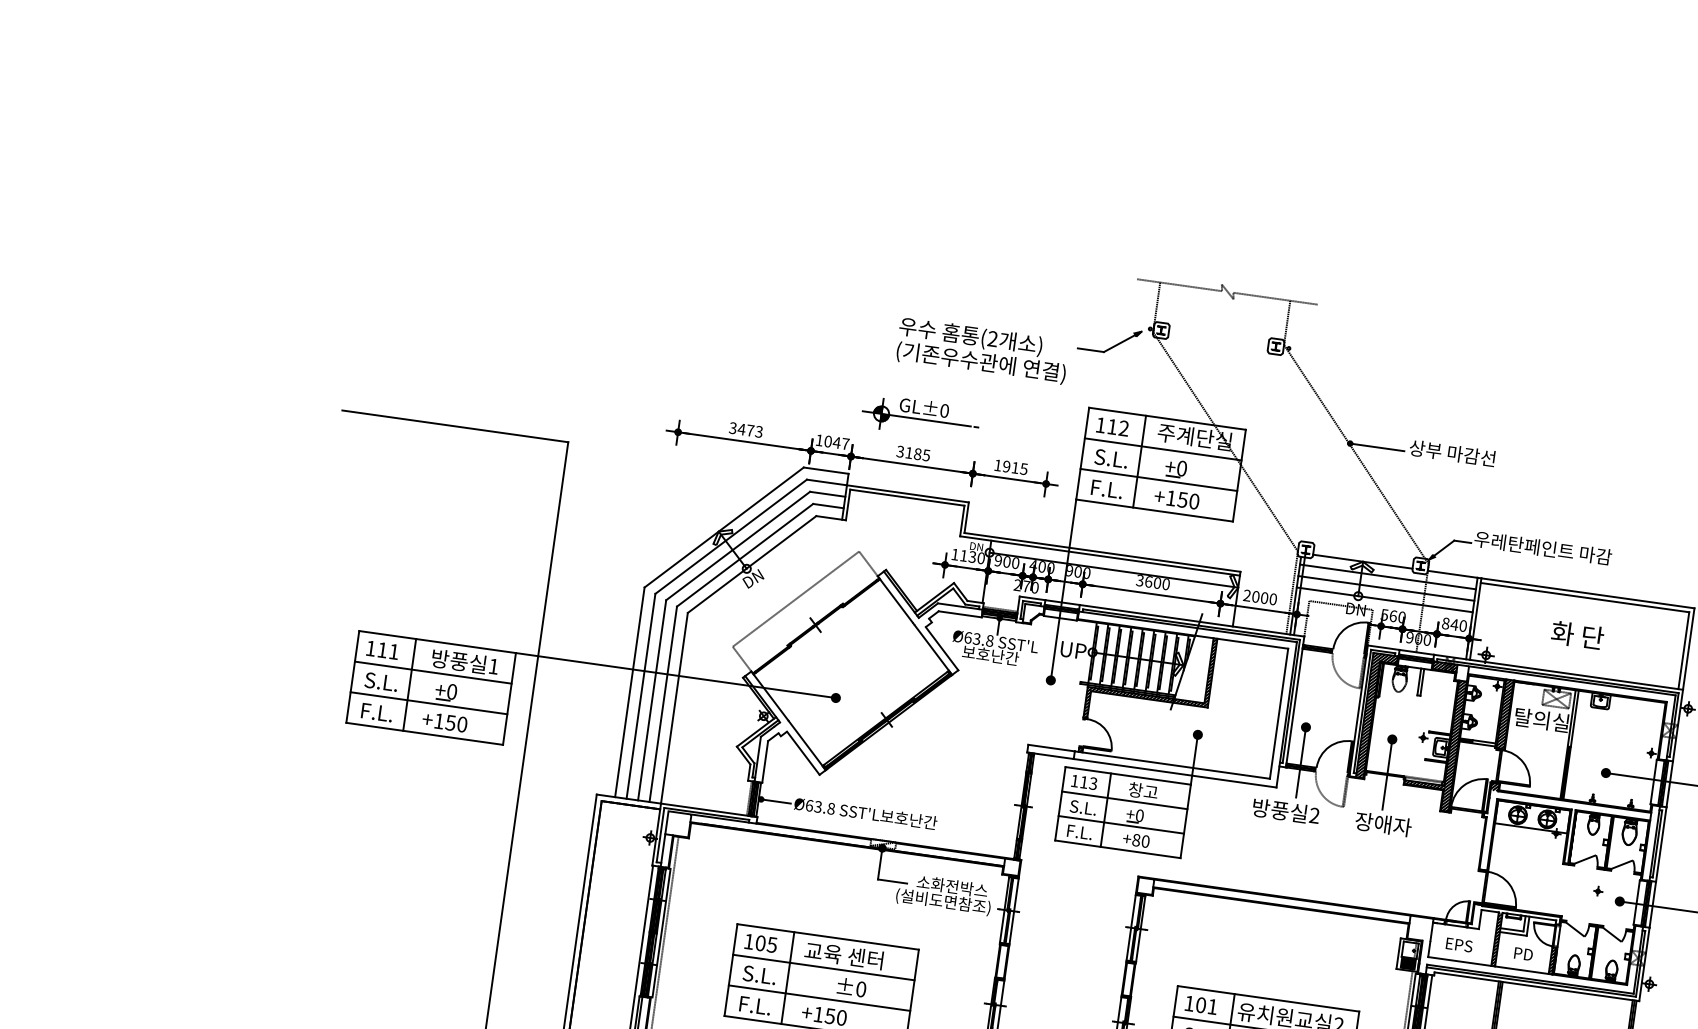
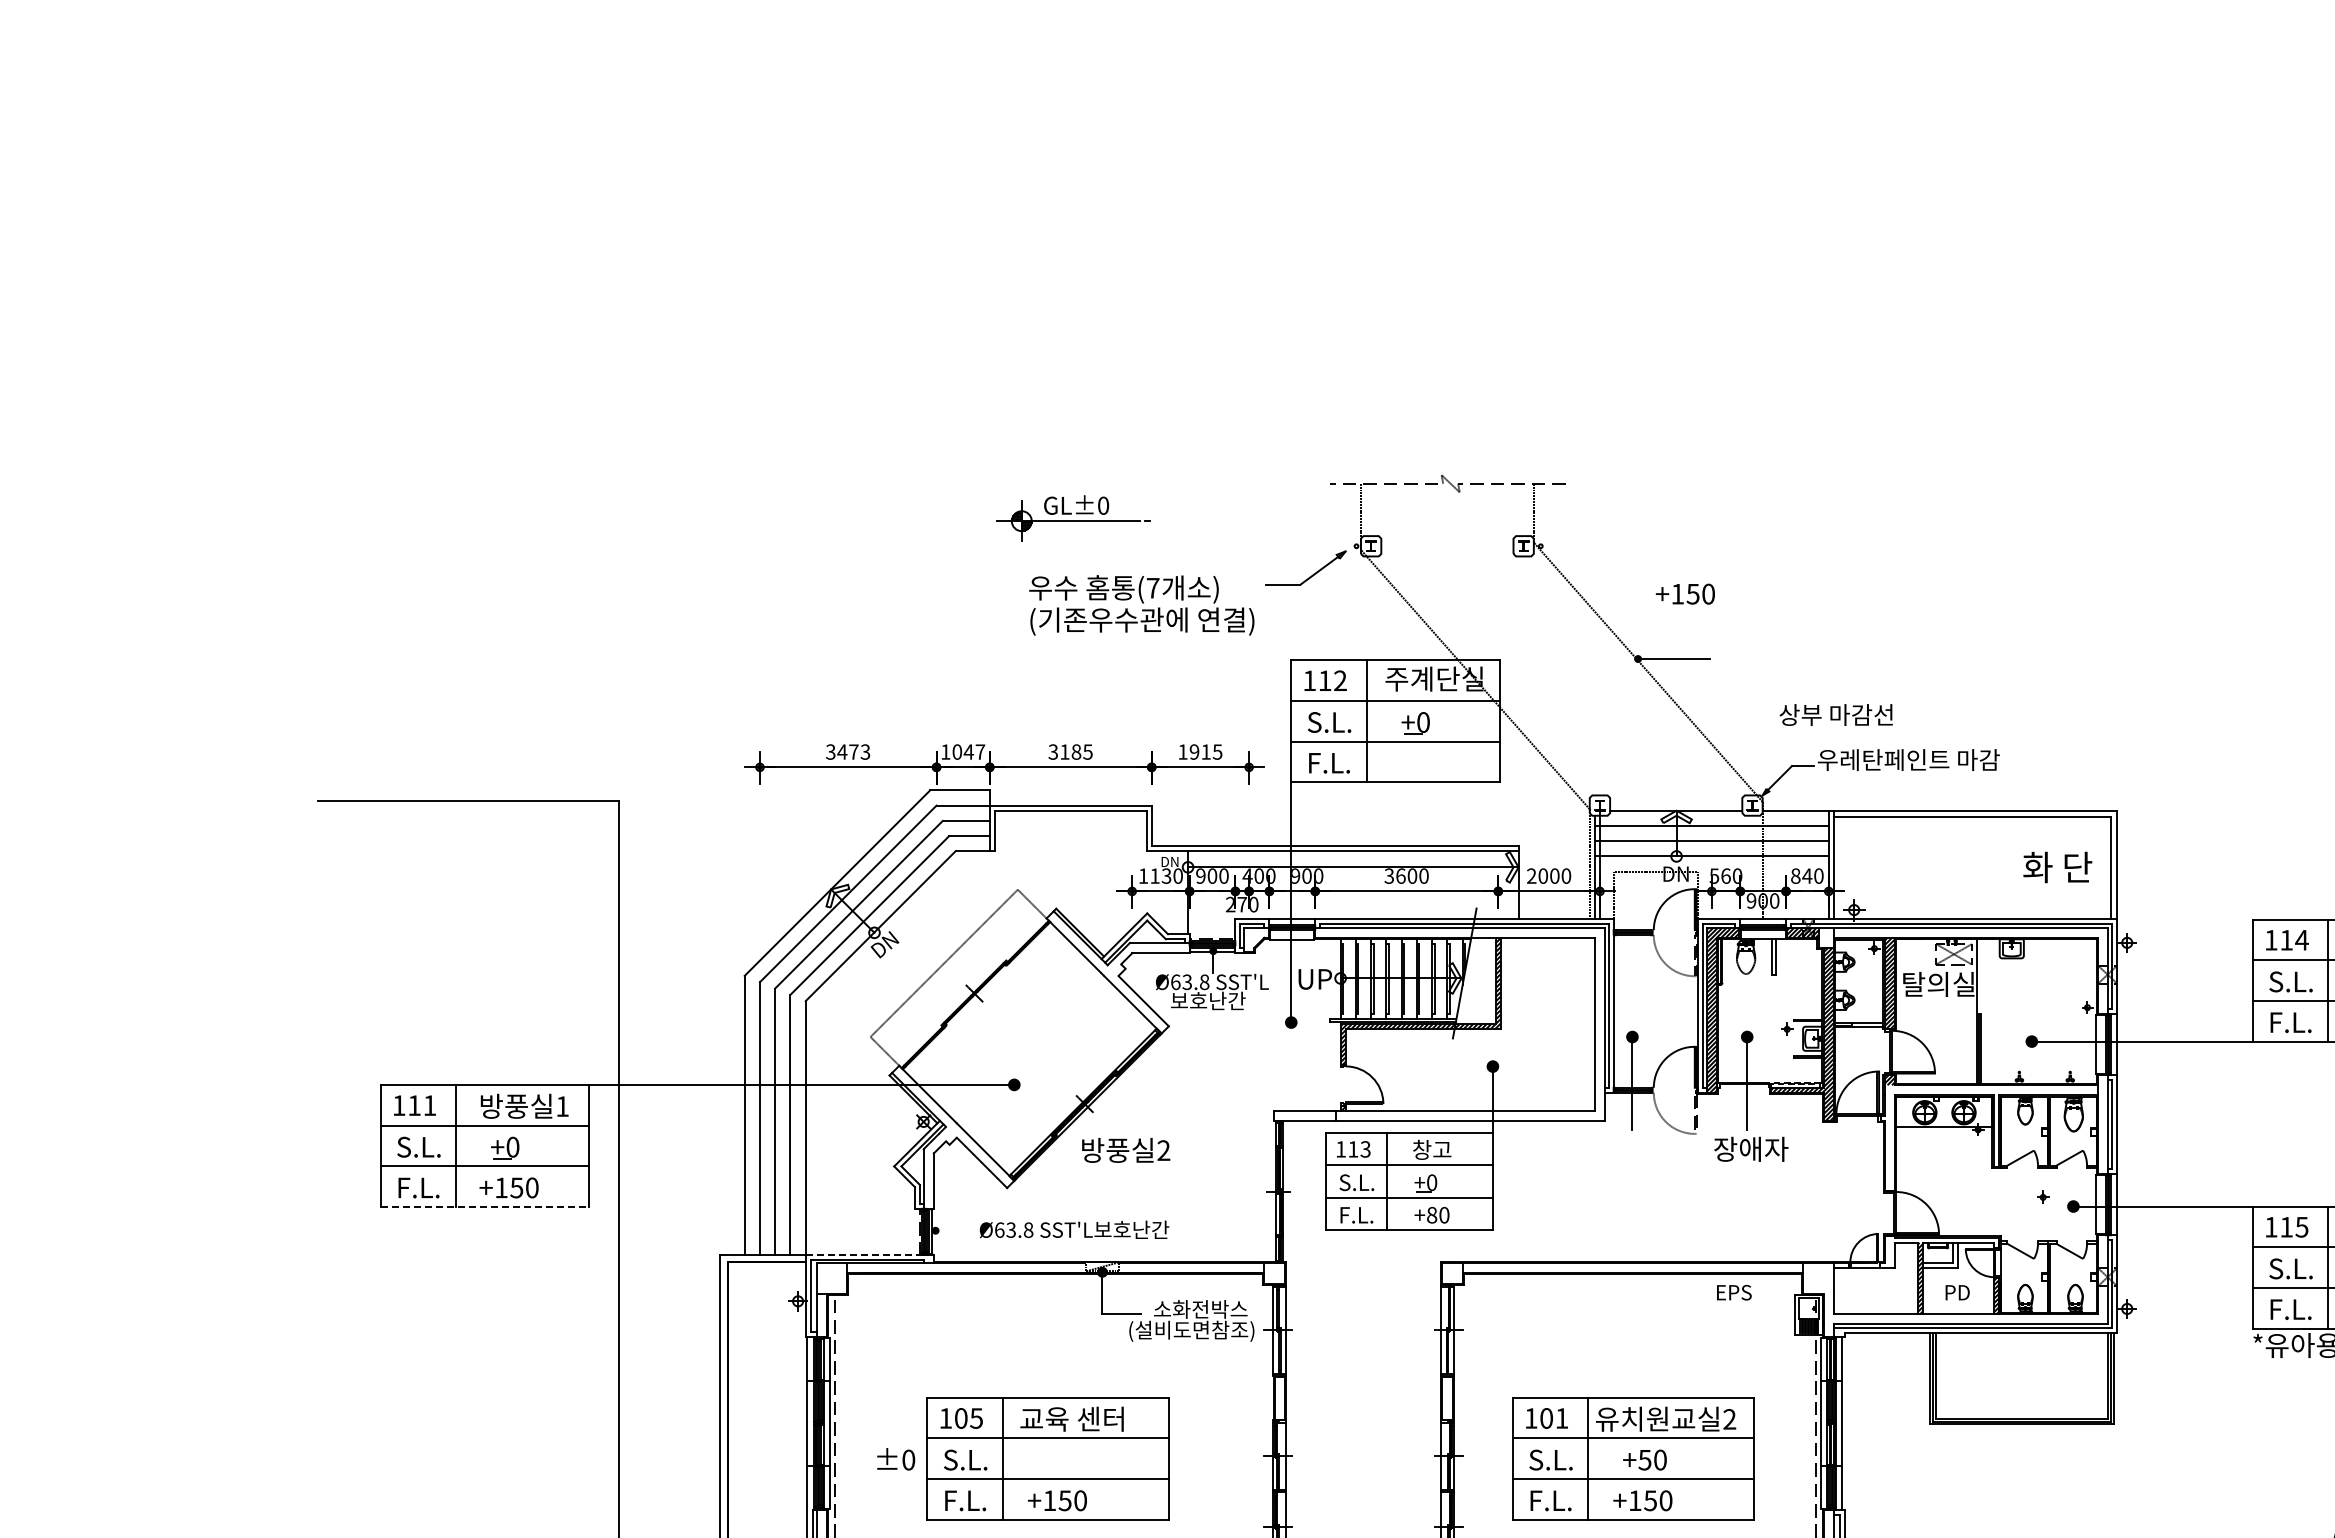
text: (992, 338) -> (1152, 587), (2 -> (7
part: (920, 417) -> (1073, 518), moved
text: (1451, 452) -> (1835, 714), moved
text: (1176, 498) -> (1684, 593), moved
text: (1577, 635) -> (2057, 867), moved
line: (1574, 718) -> (1981, 976), removed
line: (425, 733) -> (485, 1206), solid -> dashed
line: (775, 801) -> (954, 1230), removed
line: (709, 810) -> (870, 1254), solid -> dashed
text: (1286, 811) -> (1126, 1150), moved
text: (1459, 944) -> (1734, 1292), moved
text: (852, 987) -> (896, 1459), moved

